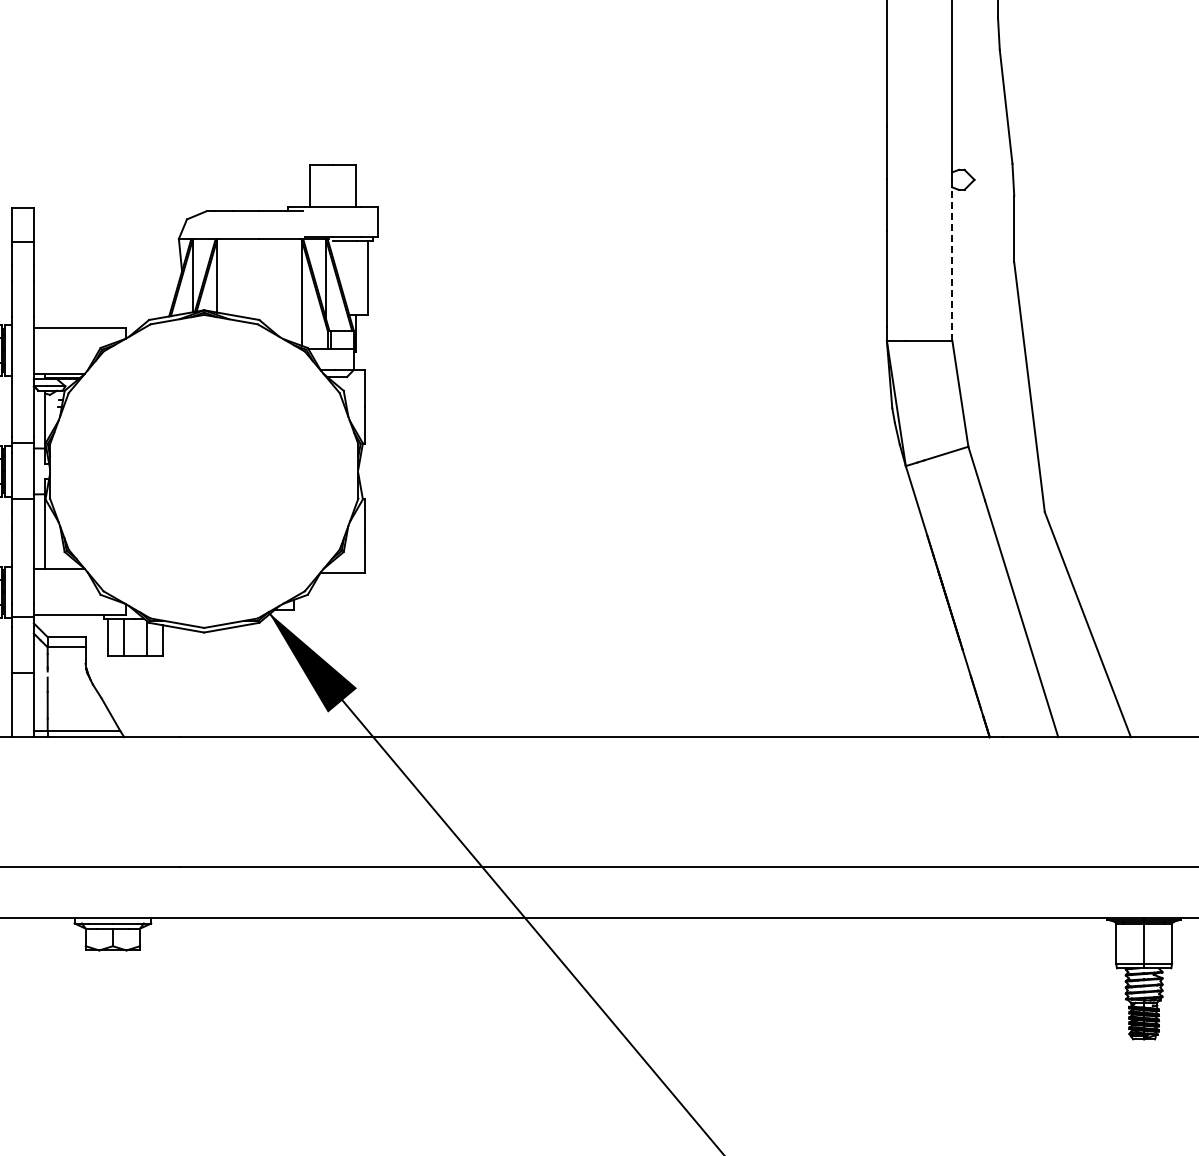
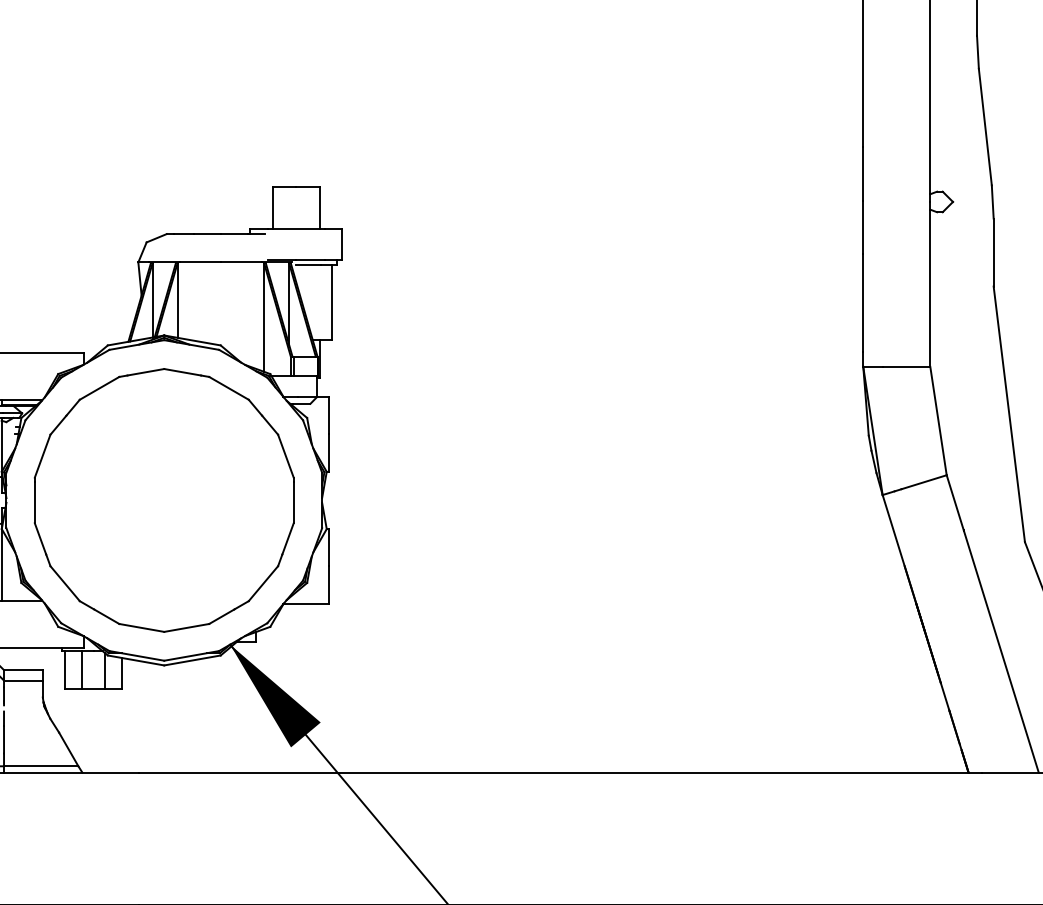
line: (952, 264) -> (930, 288), dashed -> solid
part: (203, 471) -> (163, 500), added

